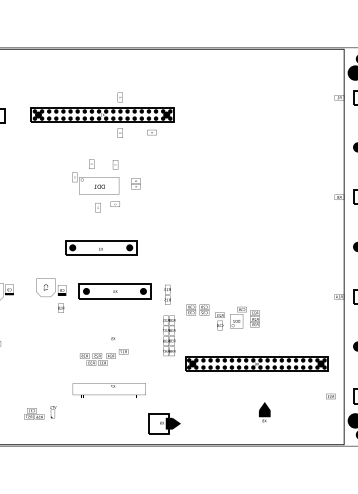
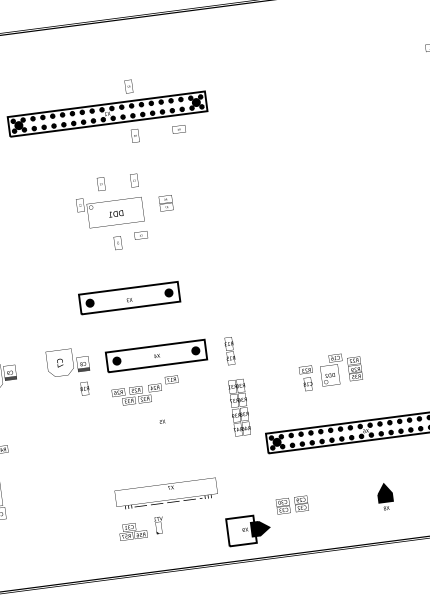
text: (197, 309) -> (291, 504), moved
text: (104, 357) -> (146, 391), moved
text: (40, 412) -> (141, 528), moved

